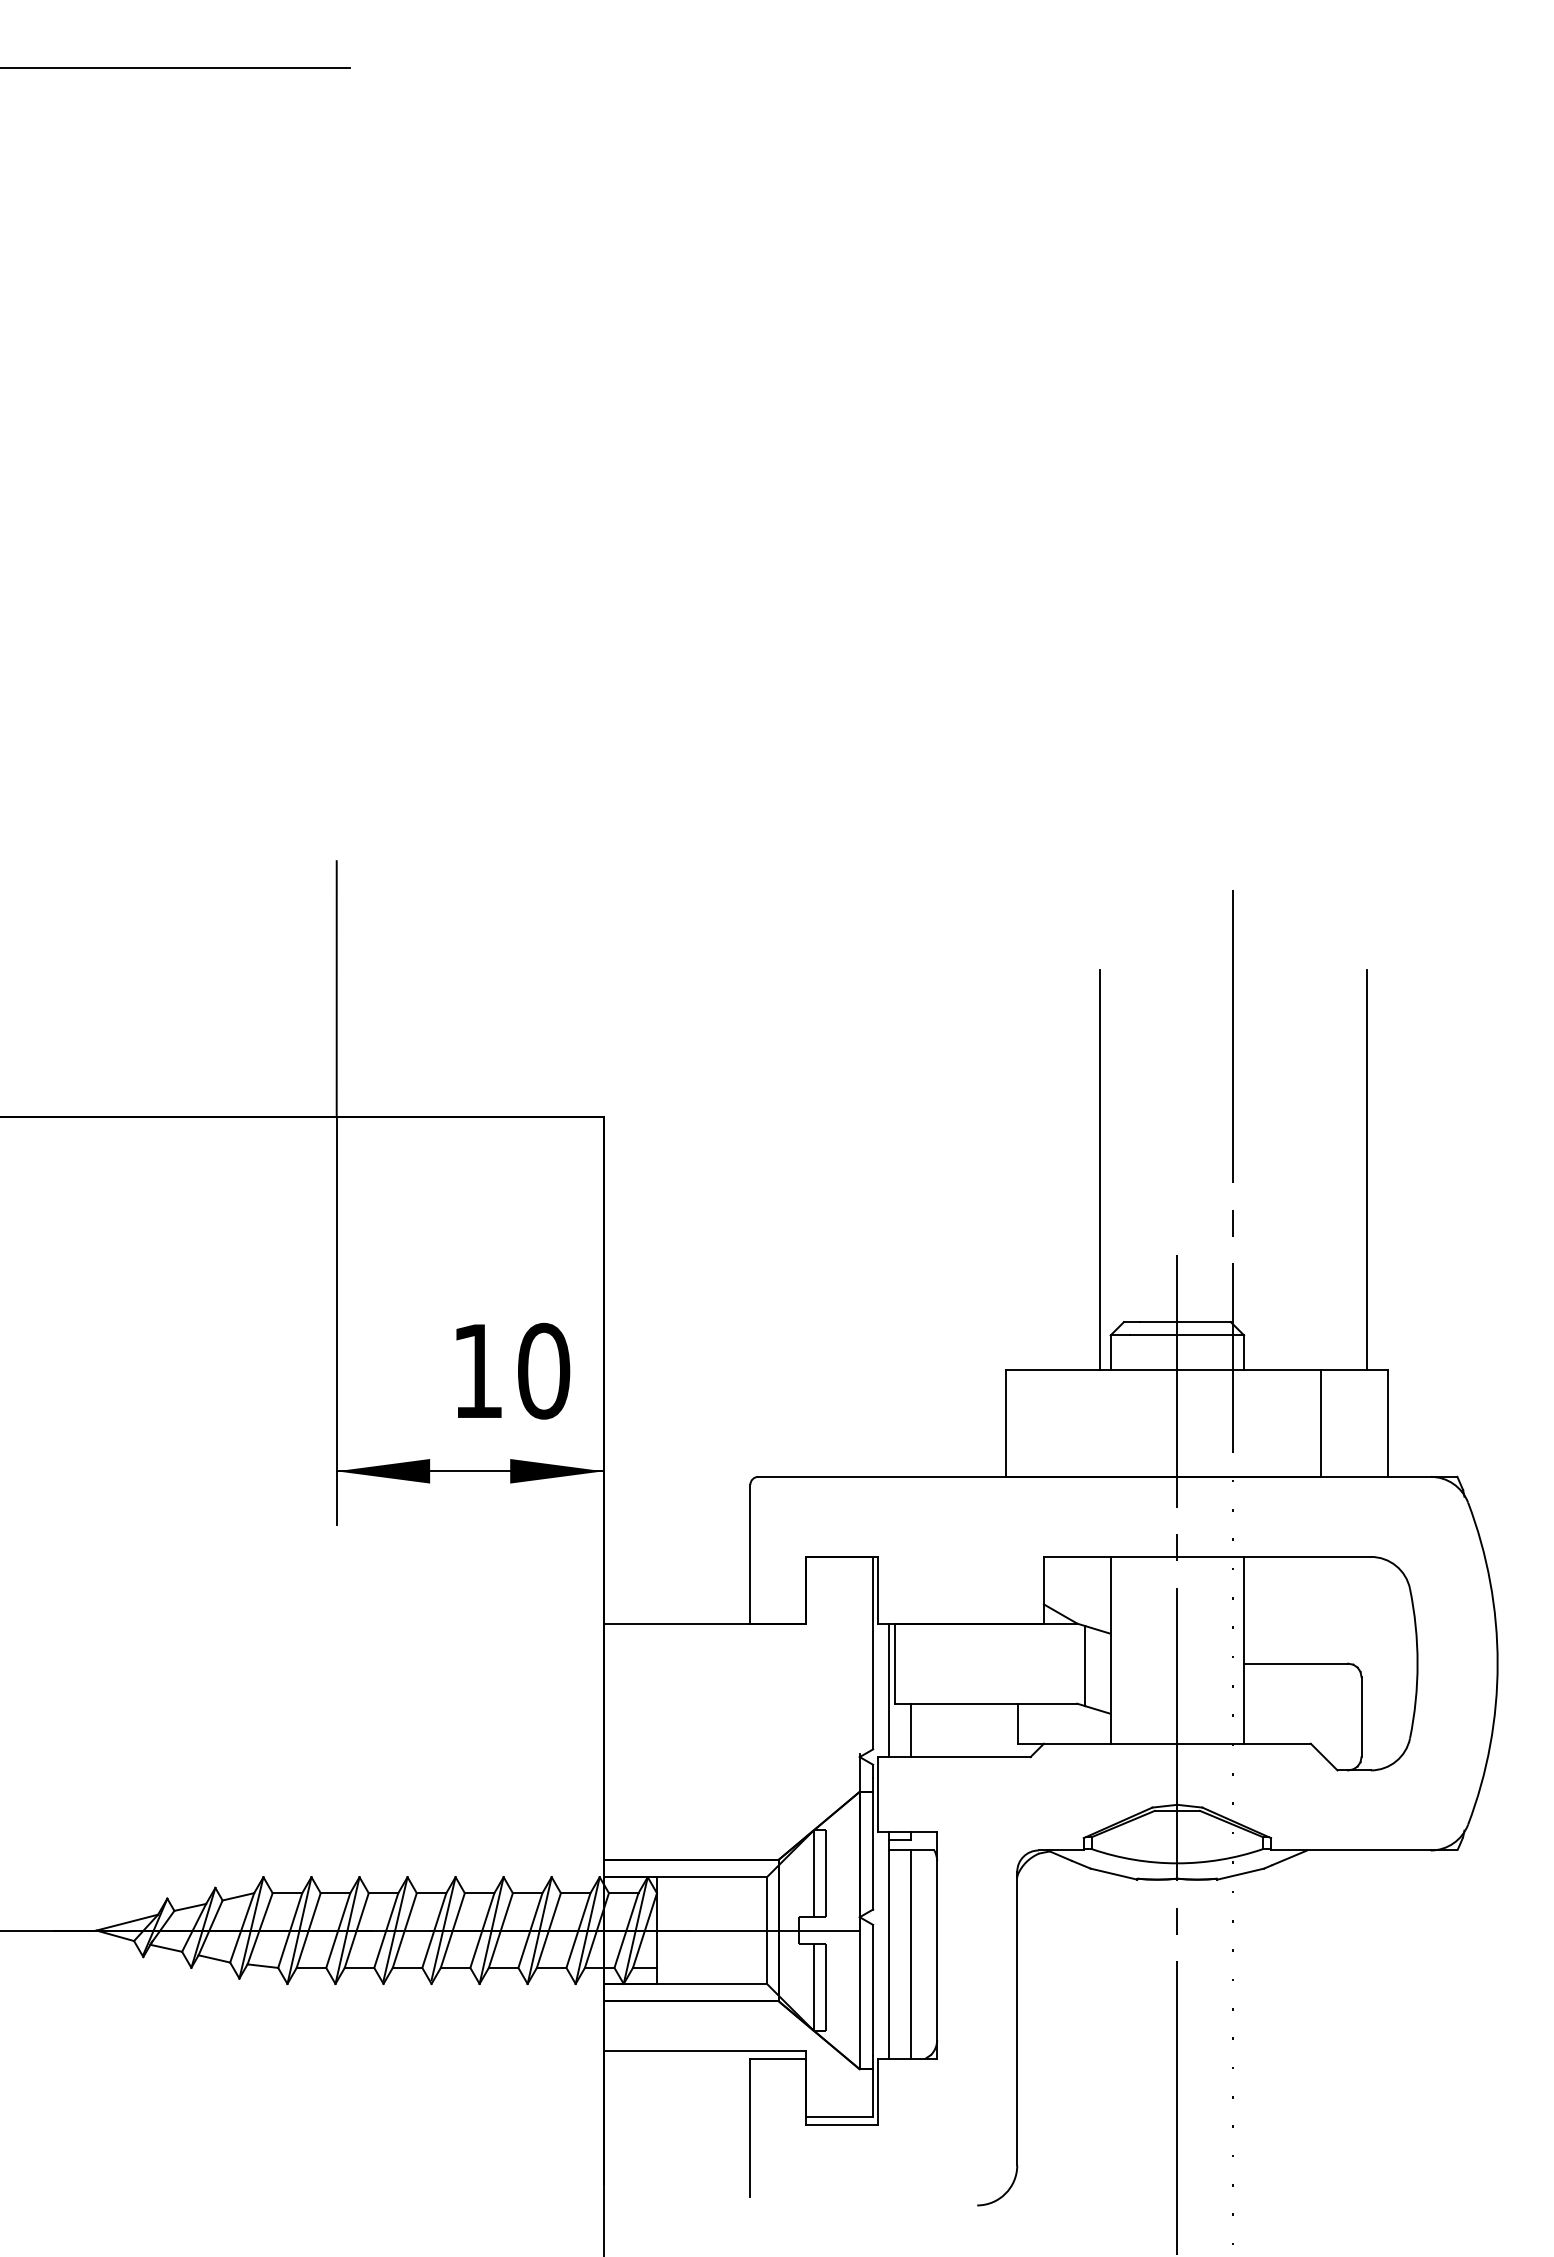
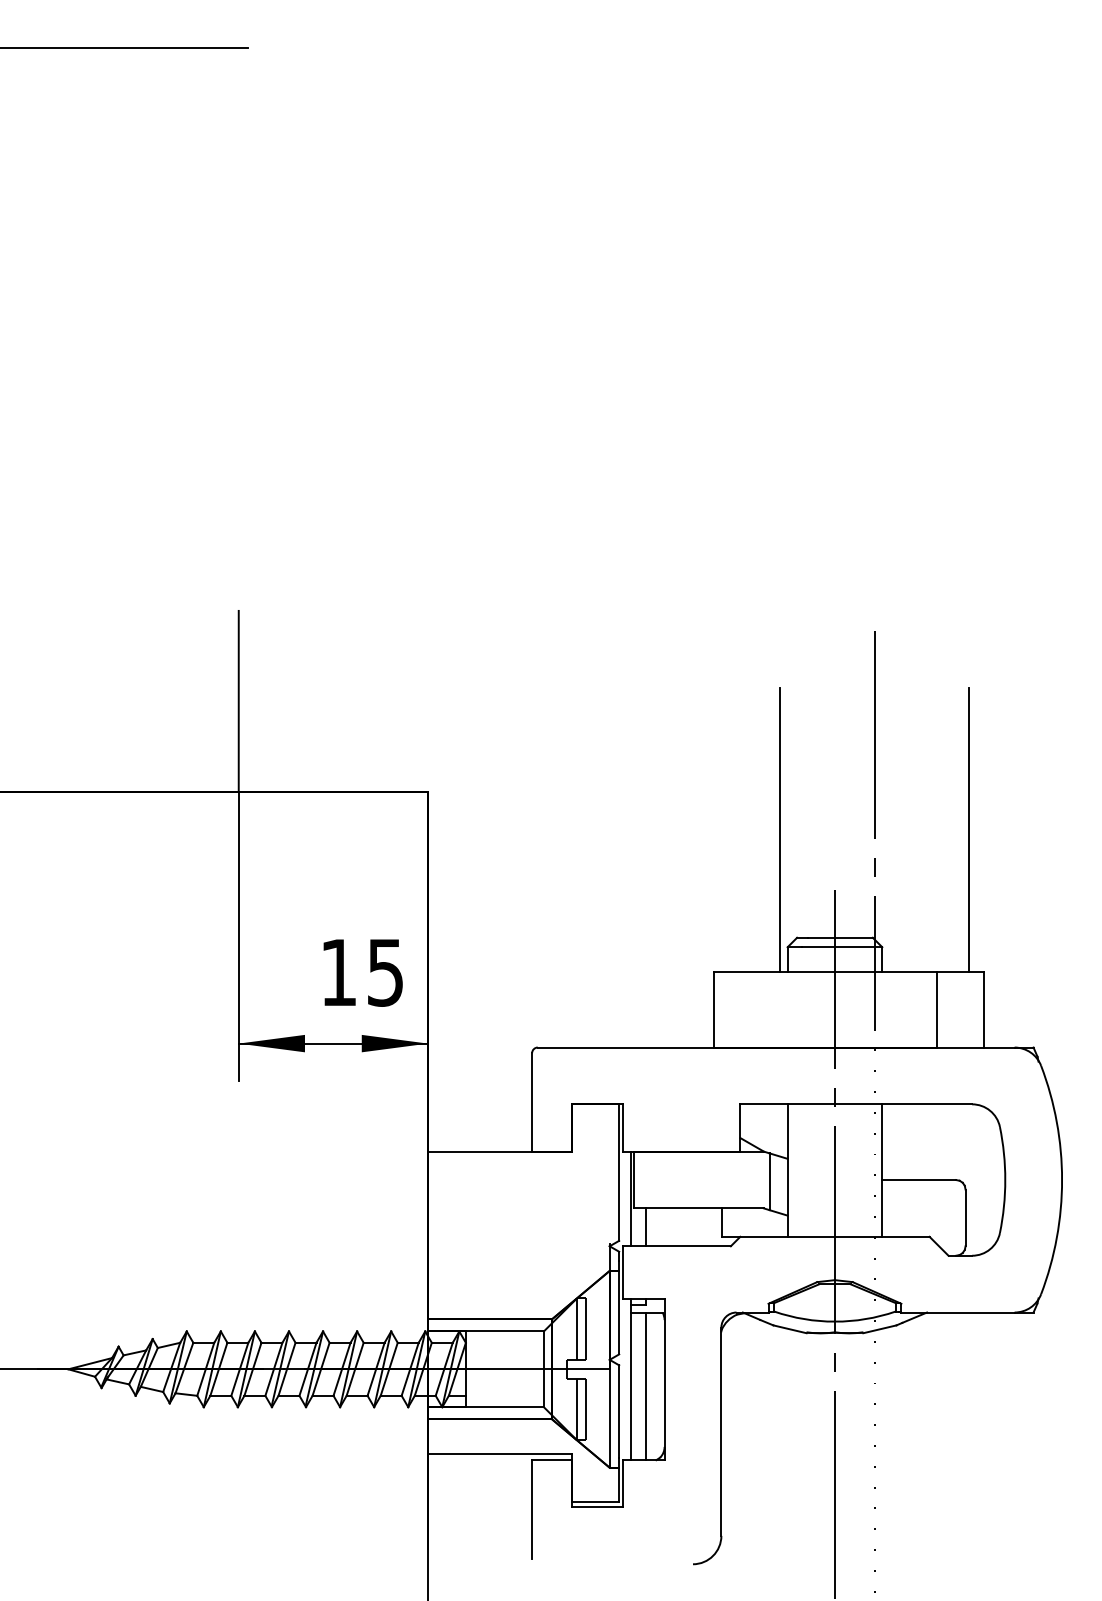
text: (544, 1370) -> (386, 972), 10 -> 15

